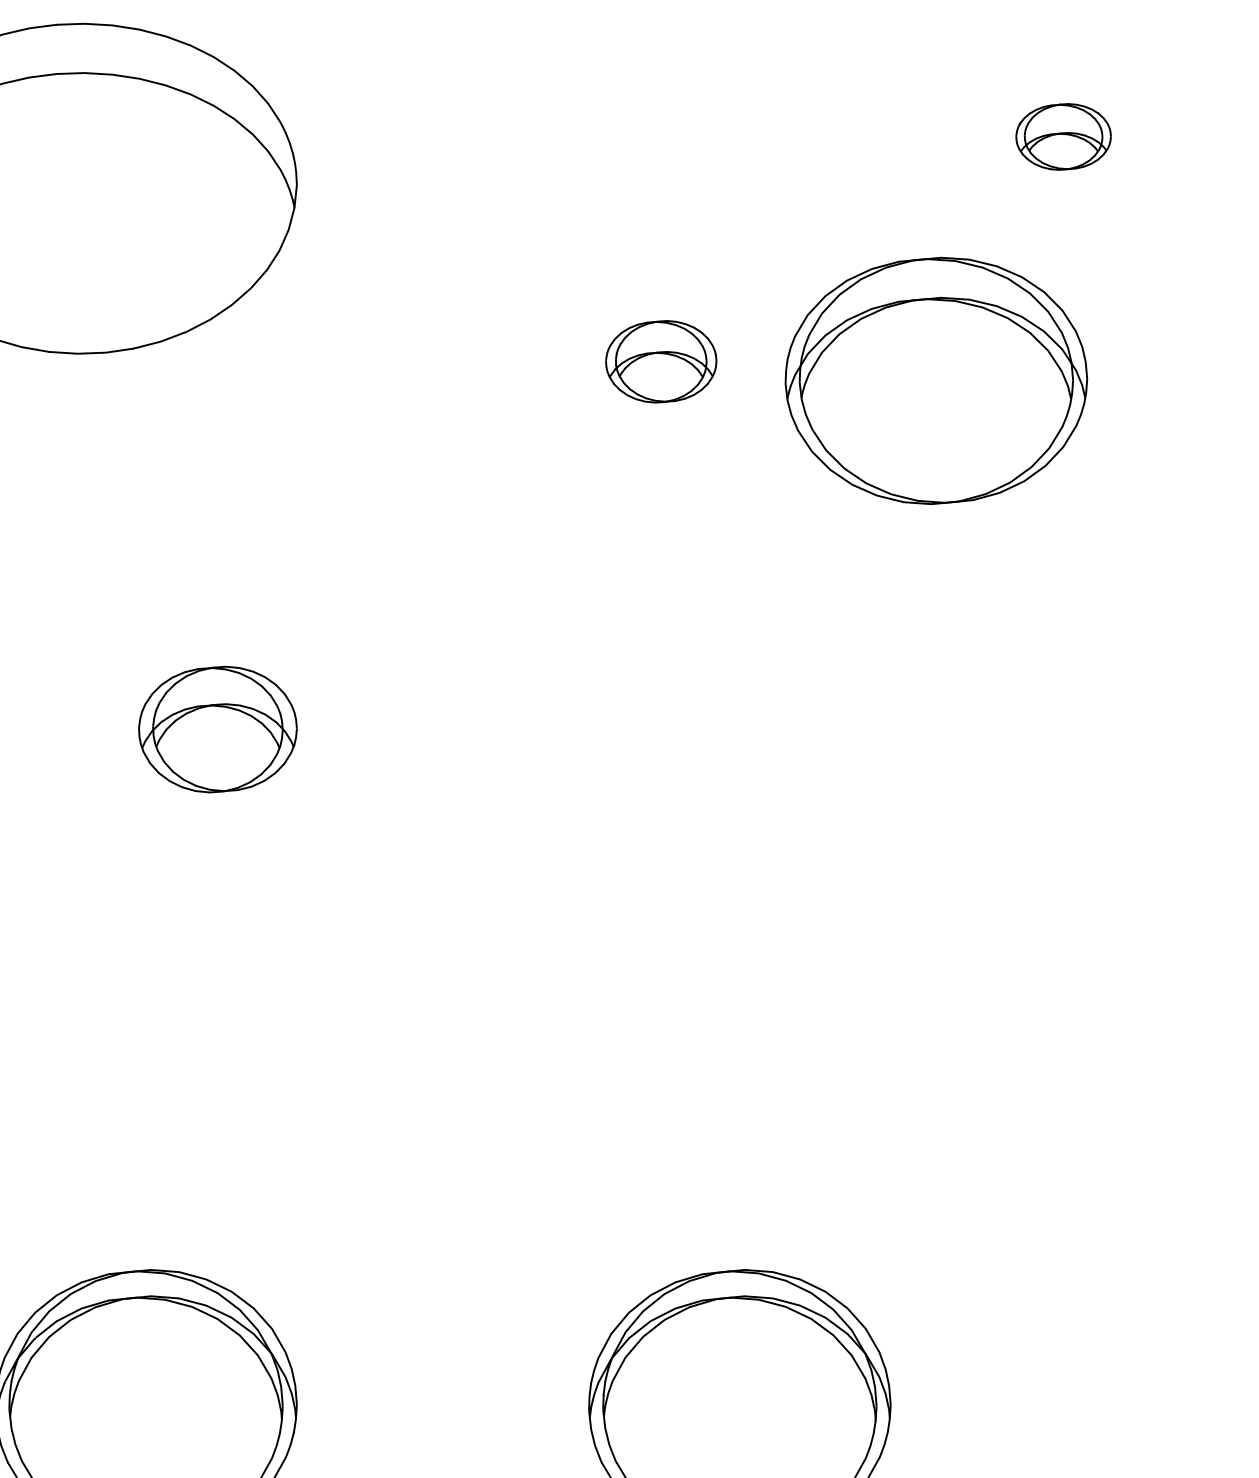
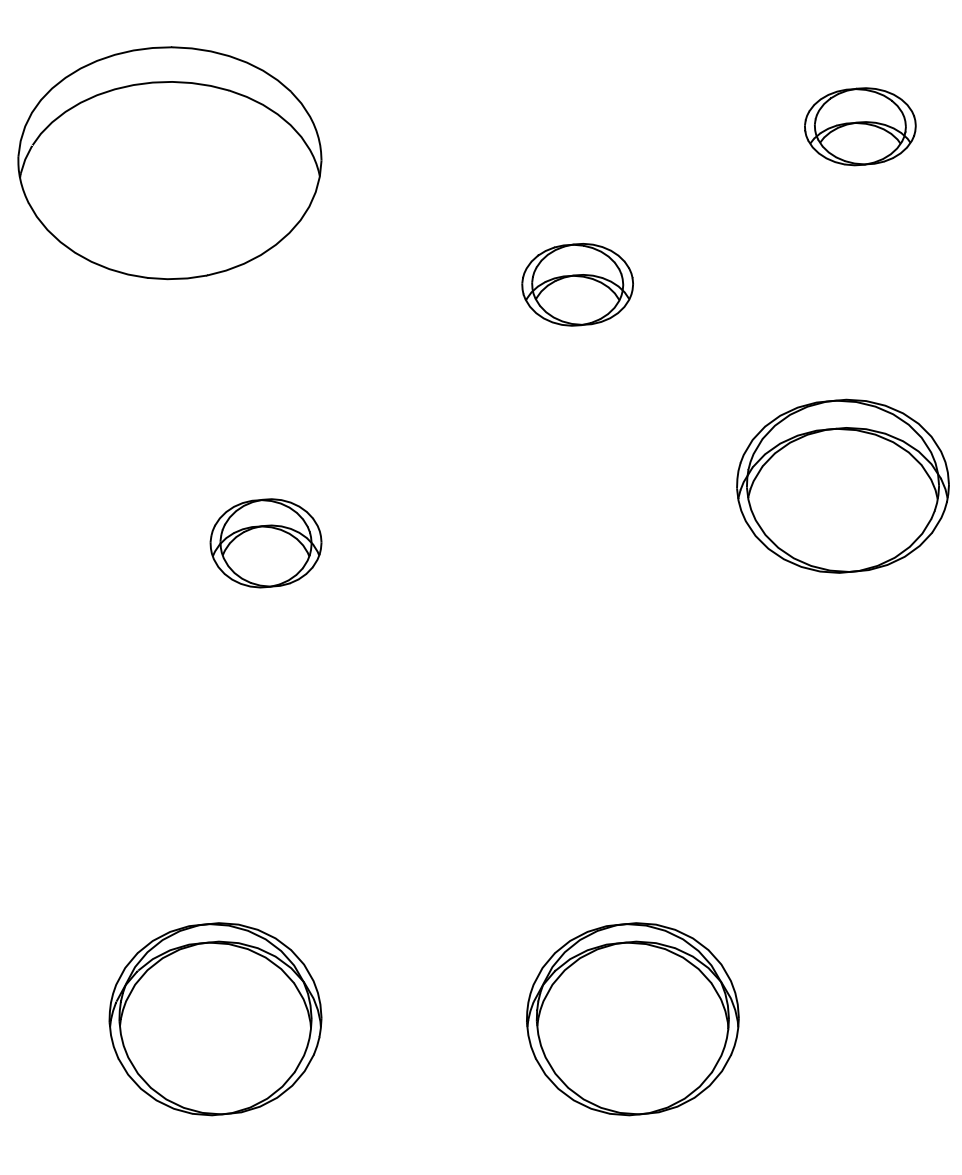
part: (1063, 136) -> (860, 126), size x1.67
part: (661, 361) -> (577, 284), size x1.43
part: (935, 379) -> (842, 485), moved

